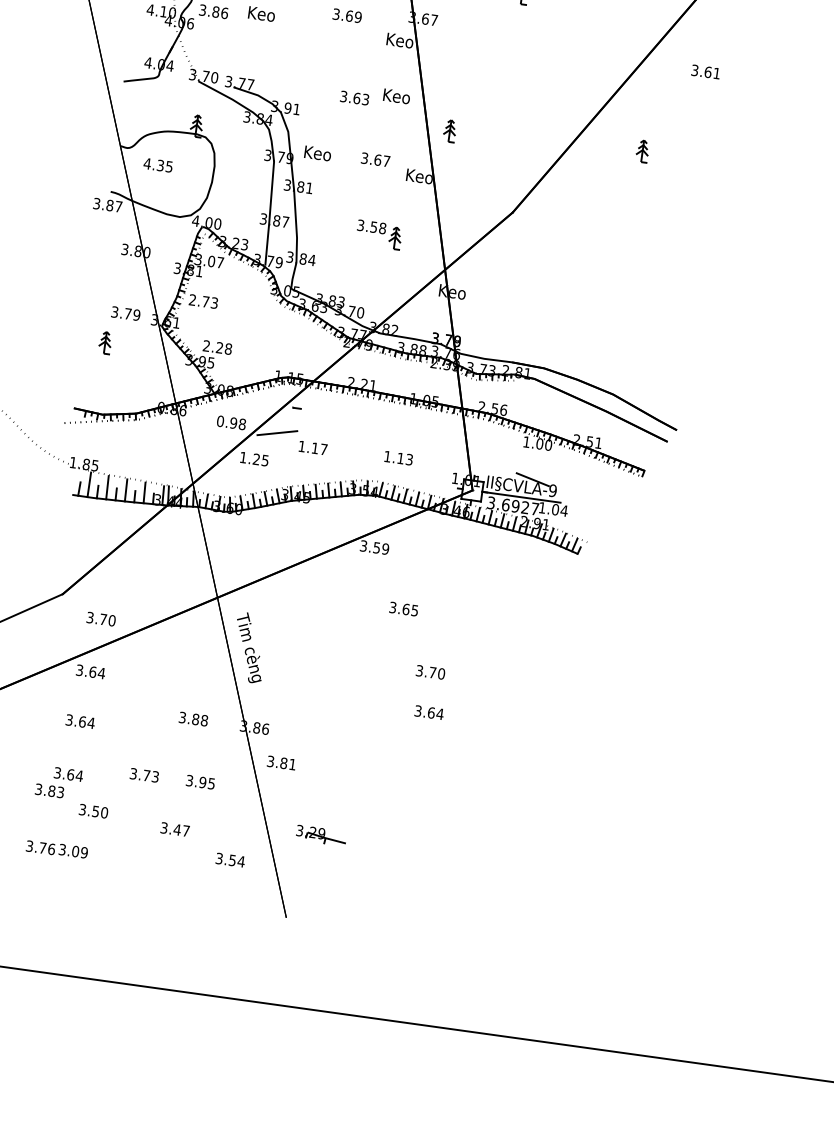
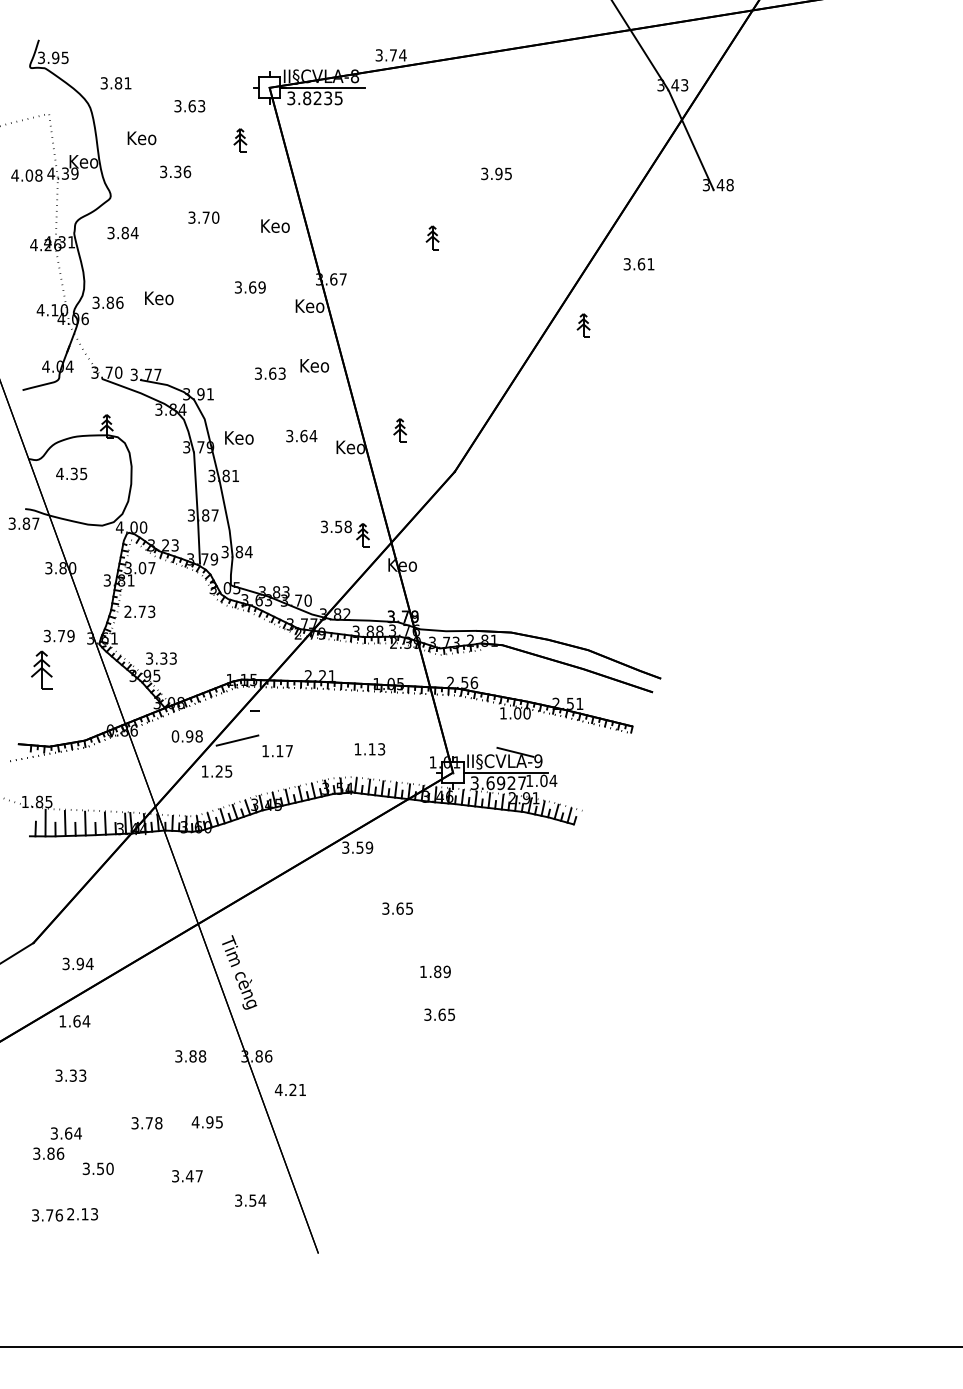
text: (705, 72) -> (638, 264), moved
part: (450, 130) -> (400, 430), moved
part: (642, 151) -> (583, 325), moved
text: (386, 161) -> (313, 436), 3.67 -> 3.64
part: (379, 234) -> (345, 533), moved
part: (105, 342) -> (41, 669), size x1.6
text: (217, 347) -> (161, 658), 2.28 -> 3.33
text: (107, 619) -> (84, 963), 3.70 -> 3.94
text: (79, 670) -> (62, 1021), 3.64 -> 1.64
text: (430, 672) -> (435, 971), 3.70 -> 1.89
text: (440, 713) -> (451, 1014), 3.64 -> 3.65
text: (86, 722) -> (77, 1075), 3.64 -> 3.33
text: (276, 761) -> (285, 1089), 3.81 -> 4.21
text: (155, 777) -> (158, 1123), 3.73 -> 3.78
text: (189, 780) -> (195, 1122), 3.95 -> 4.95
text: (60, 792) -> (60, 1153), 3.83 -> 3.86
part: (321, 835) -> (343, 1161), removed
text: (73, 851) -> (82, 1214), 3.09 -> 2.13

